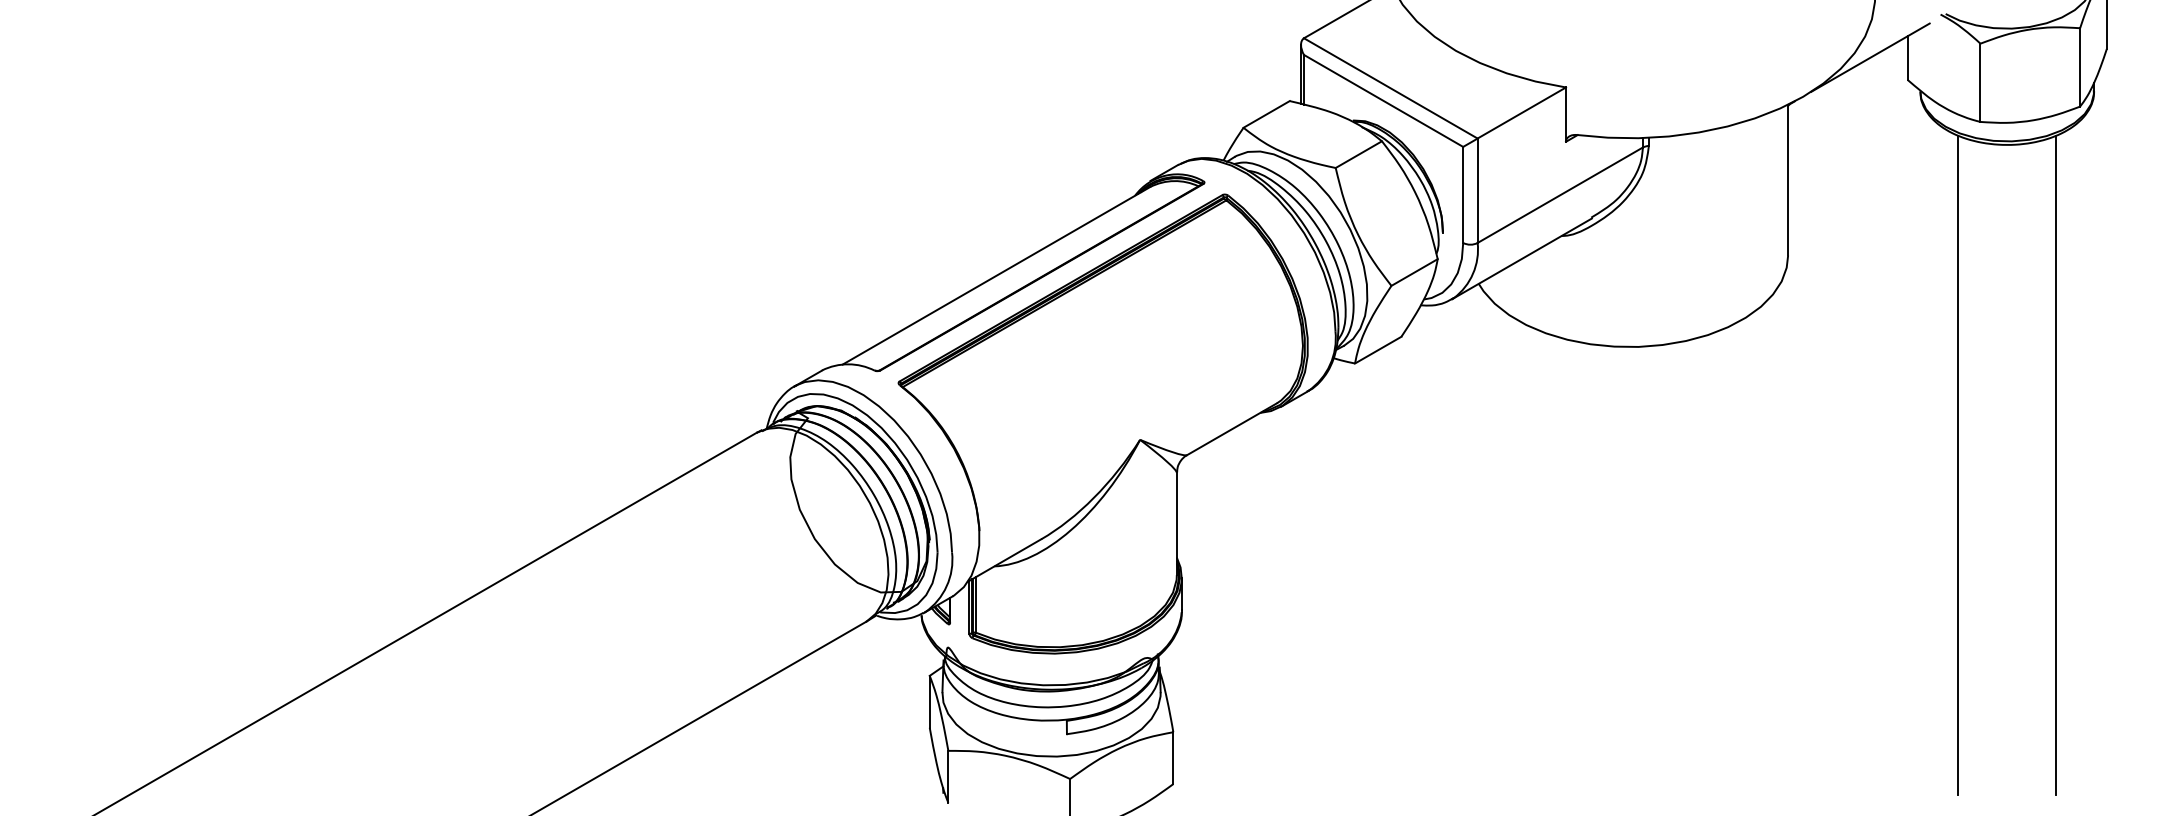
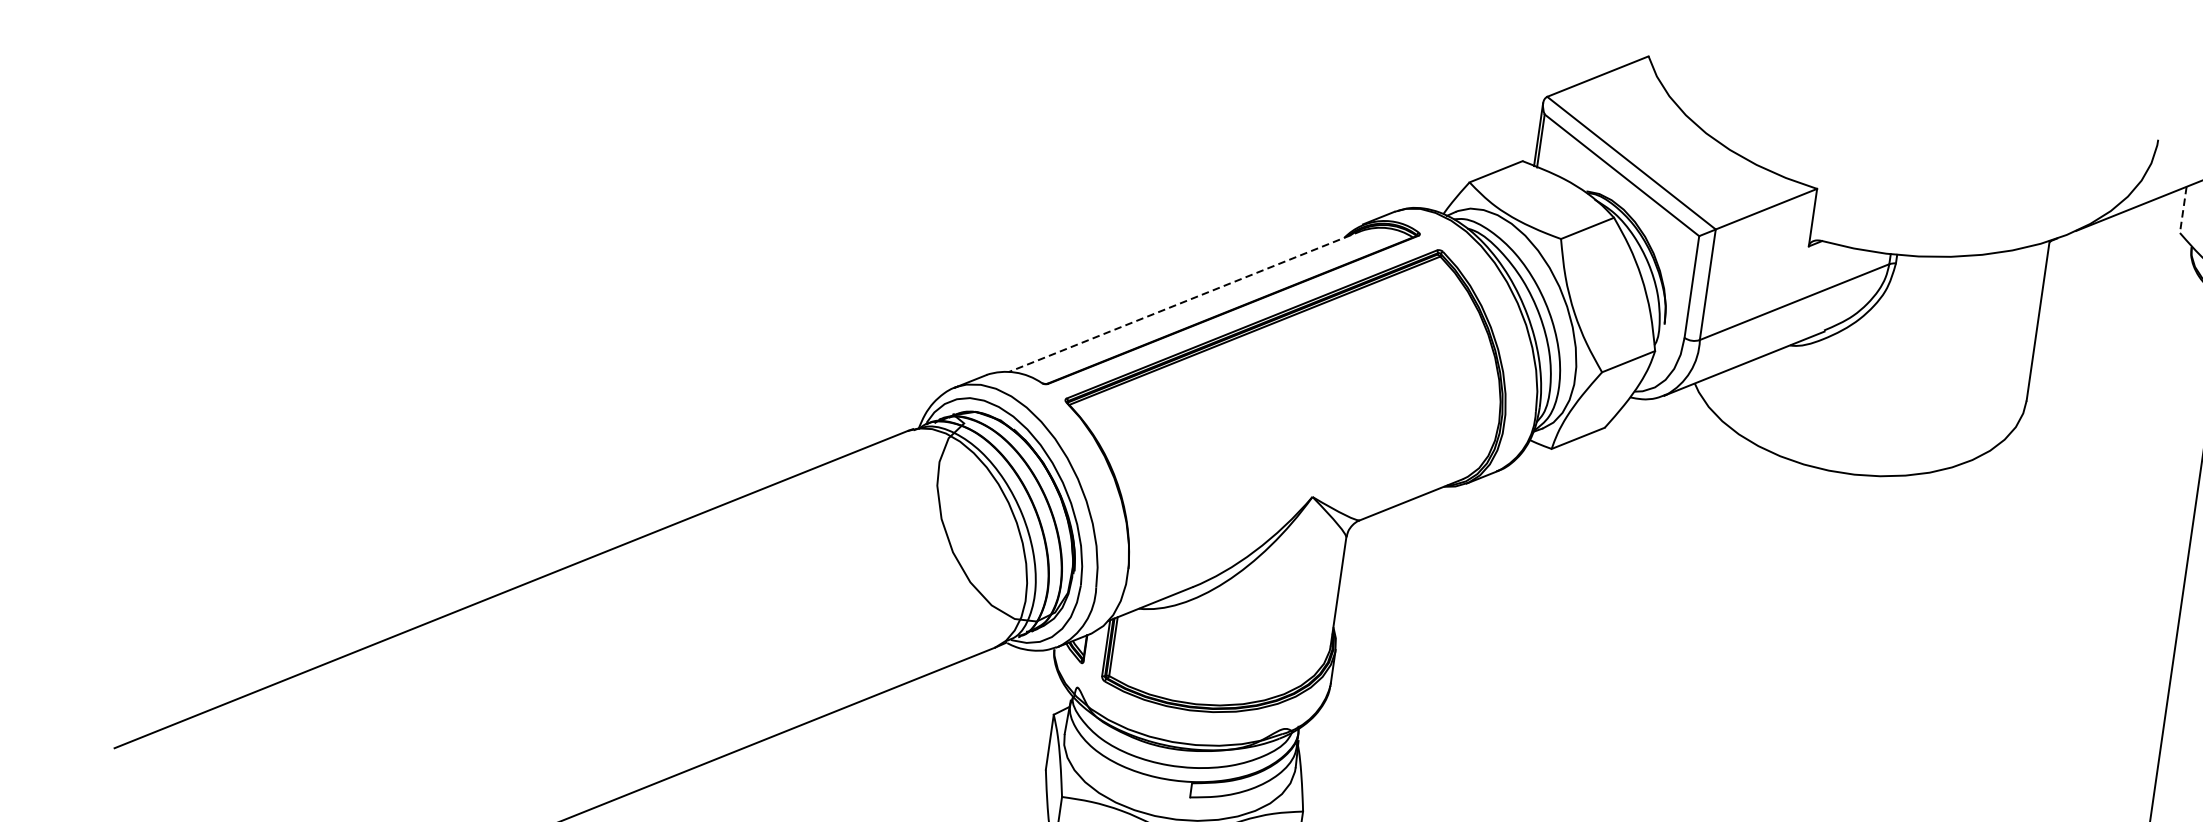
line: (1907, 58) -> (2183, 210), solid -> dashed
line: (996, 275) -> (1185, 301), solid -> dashed

